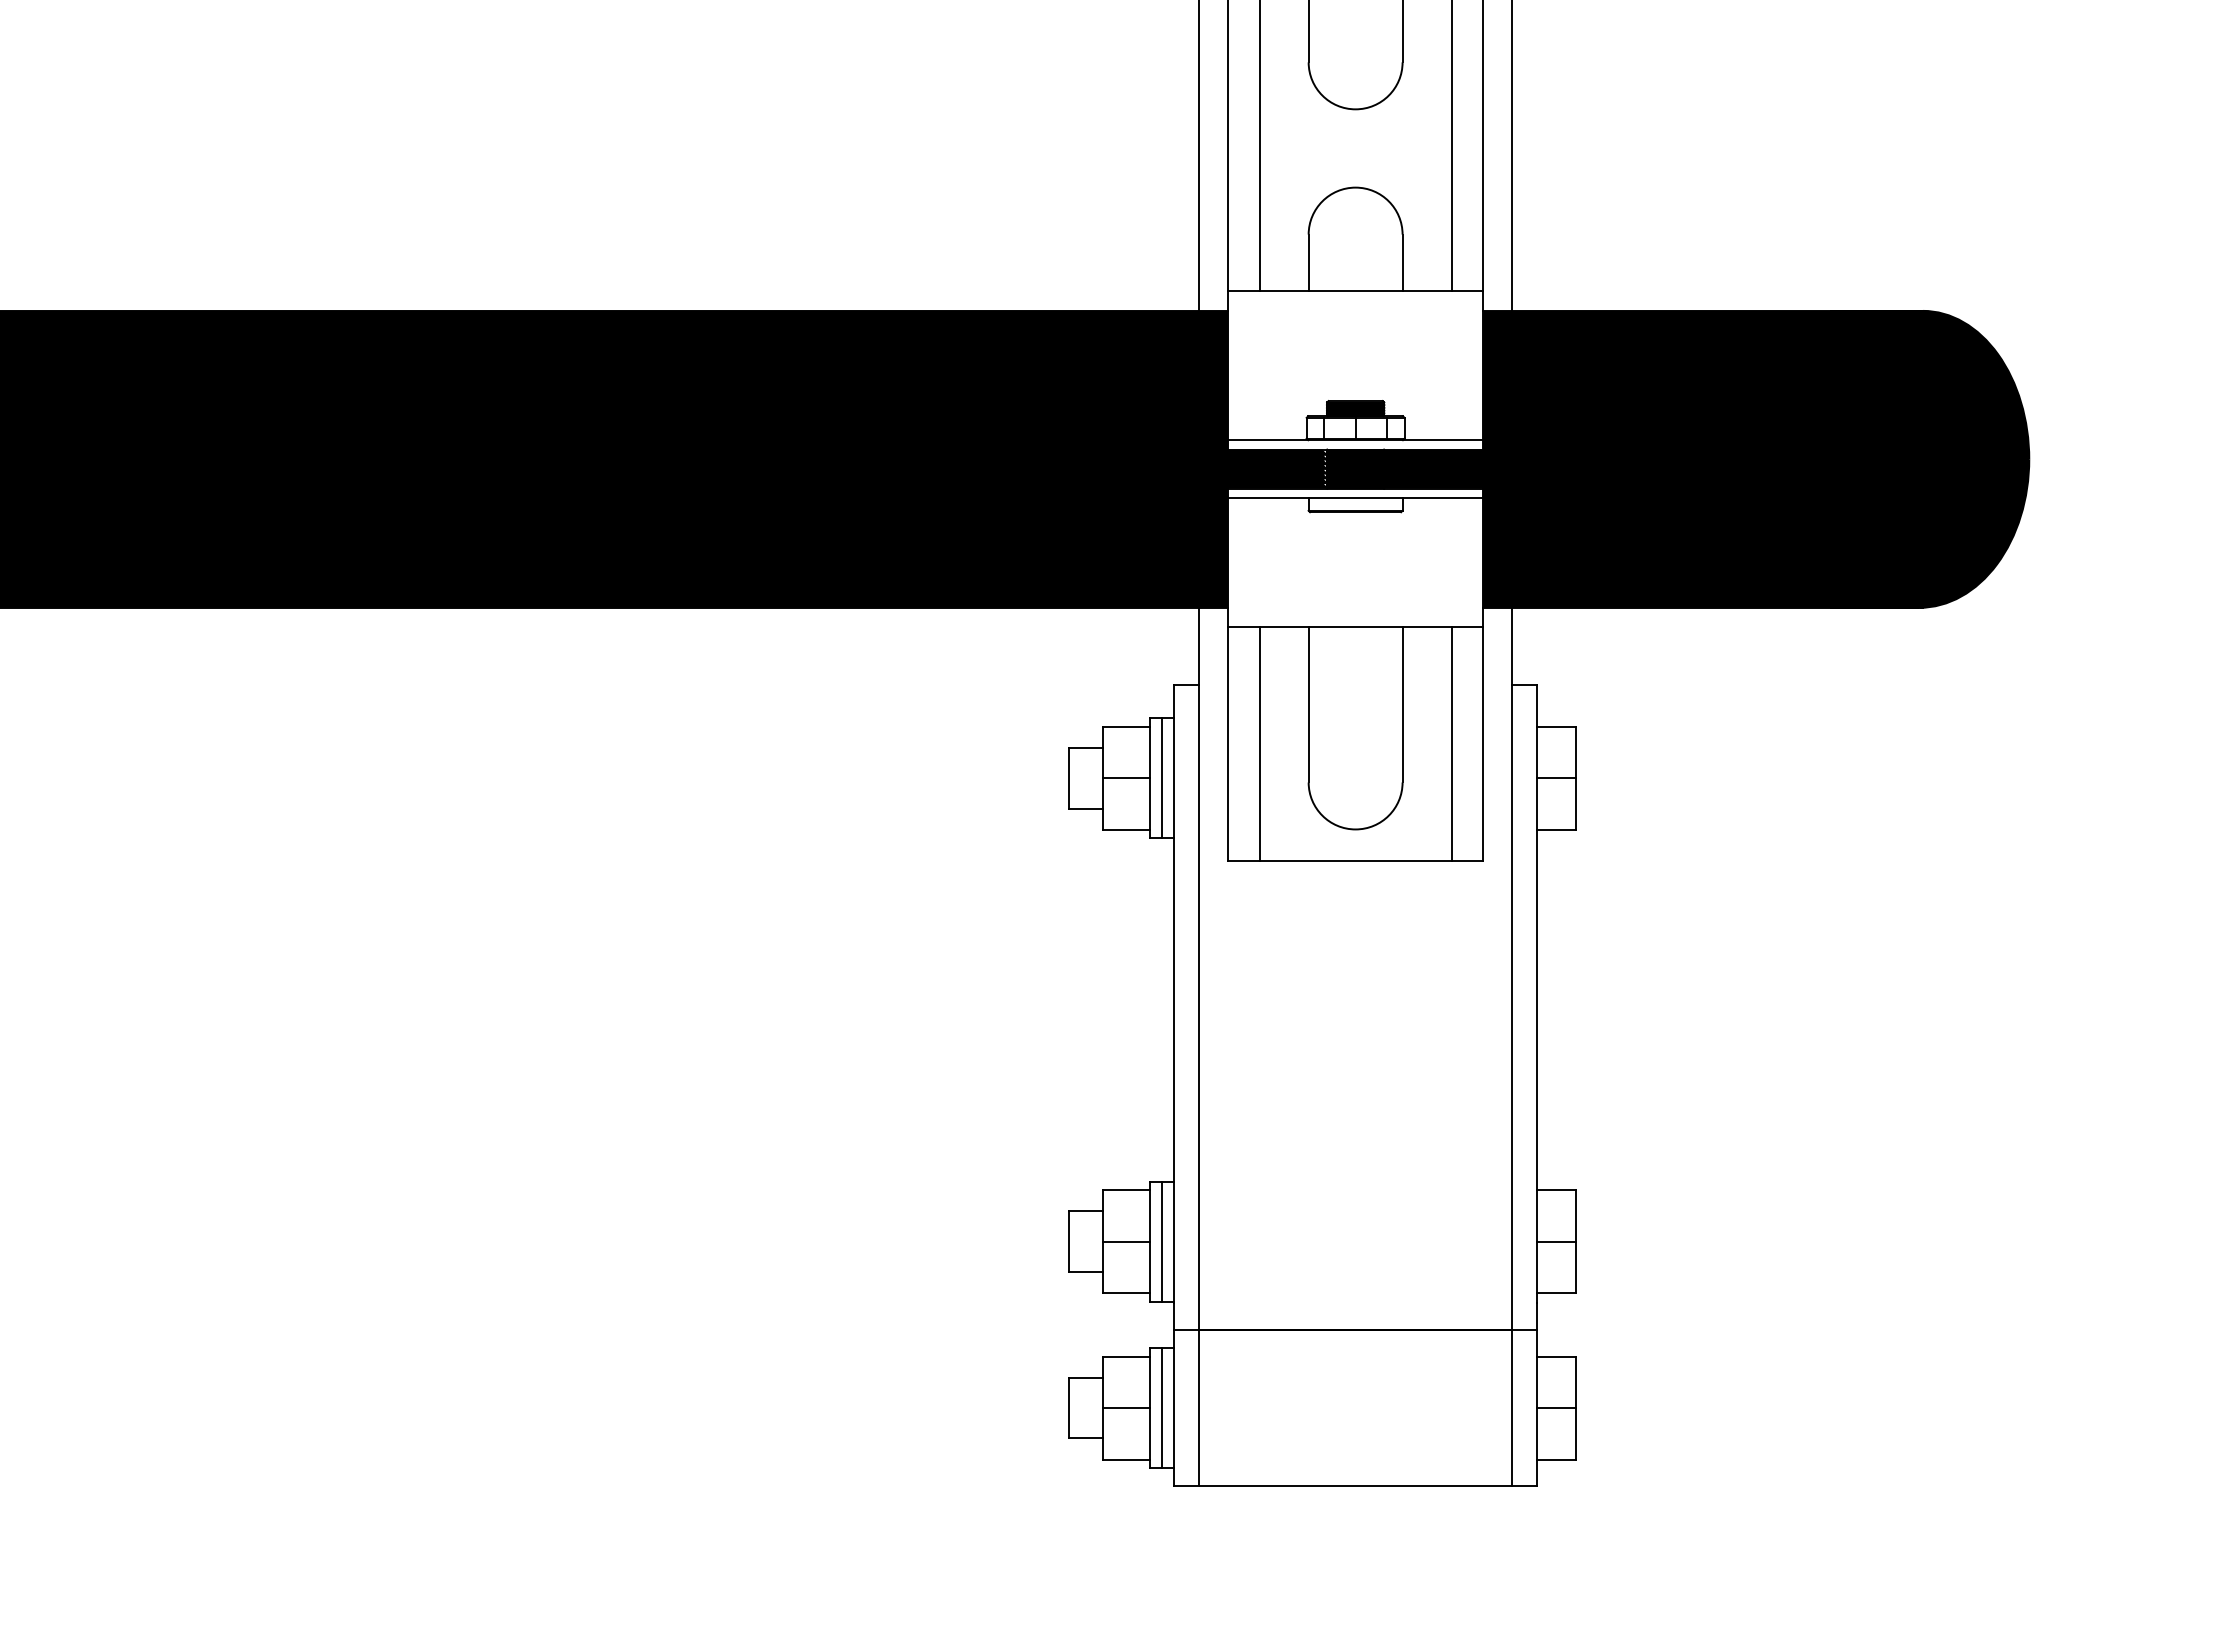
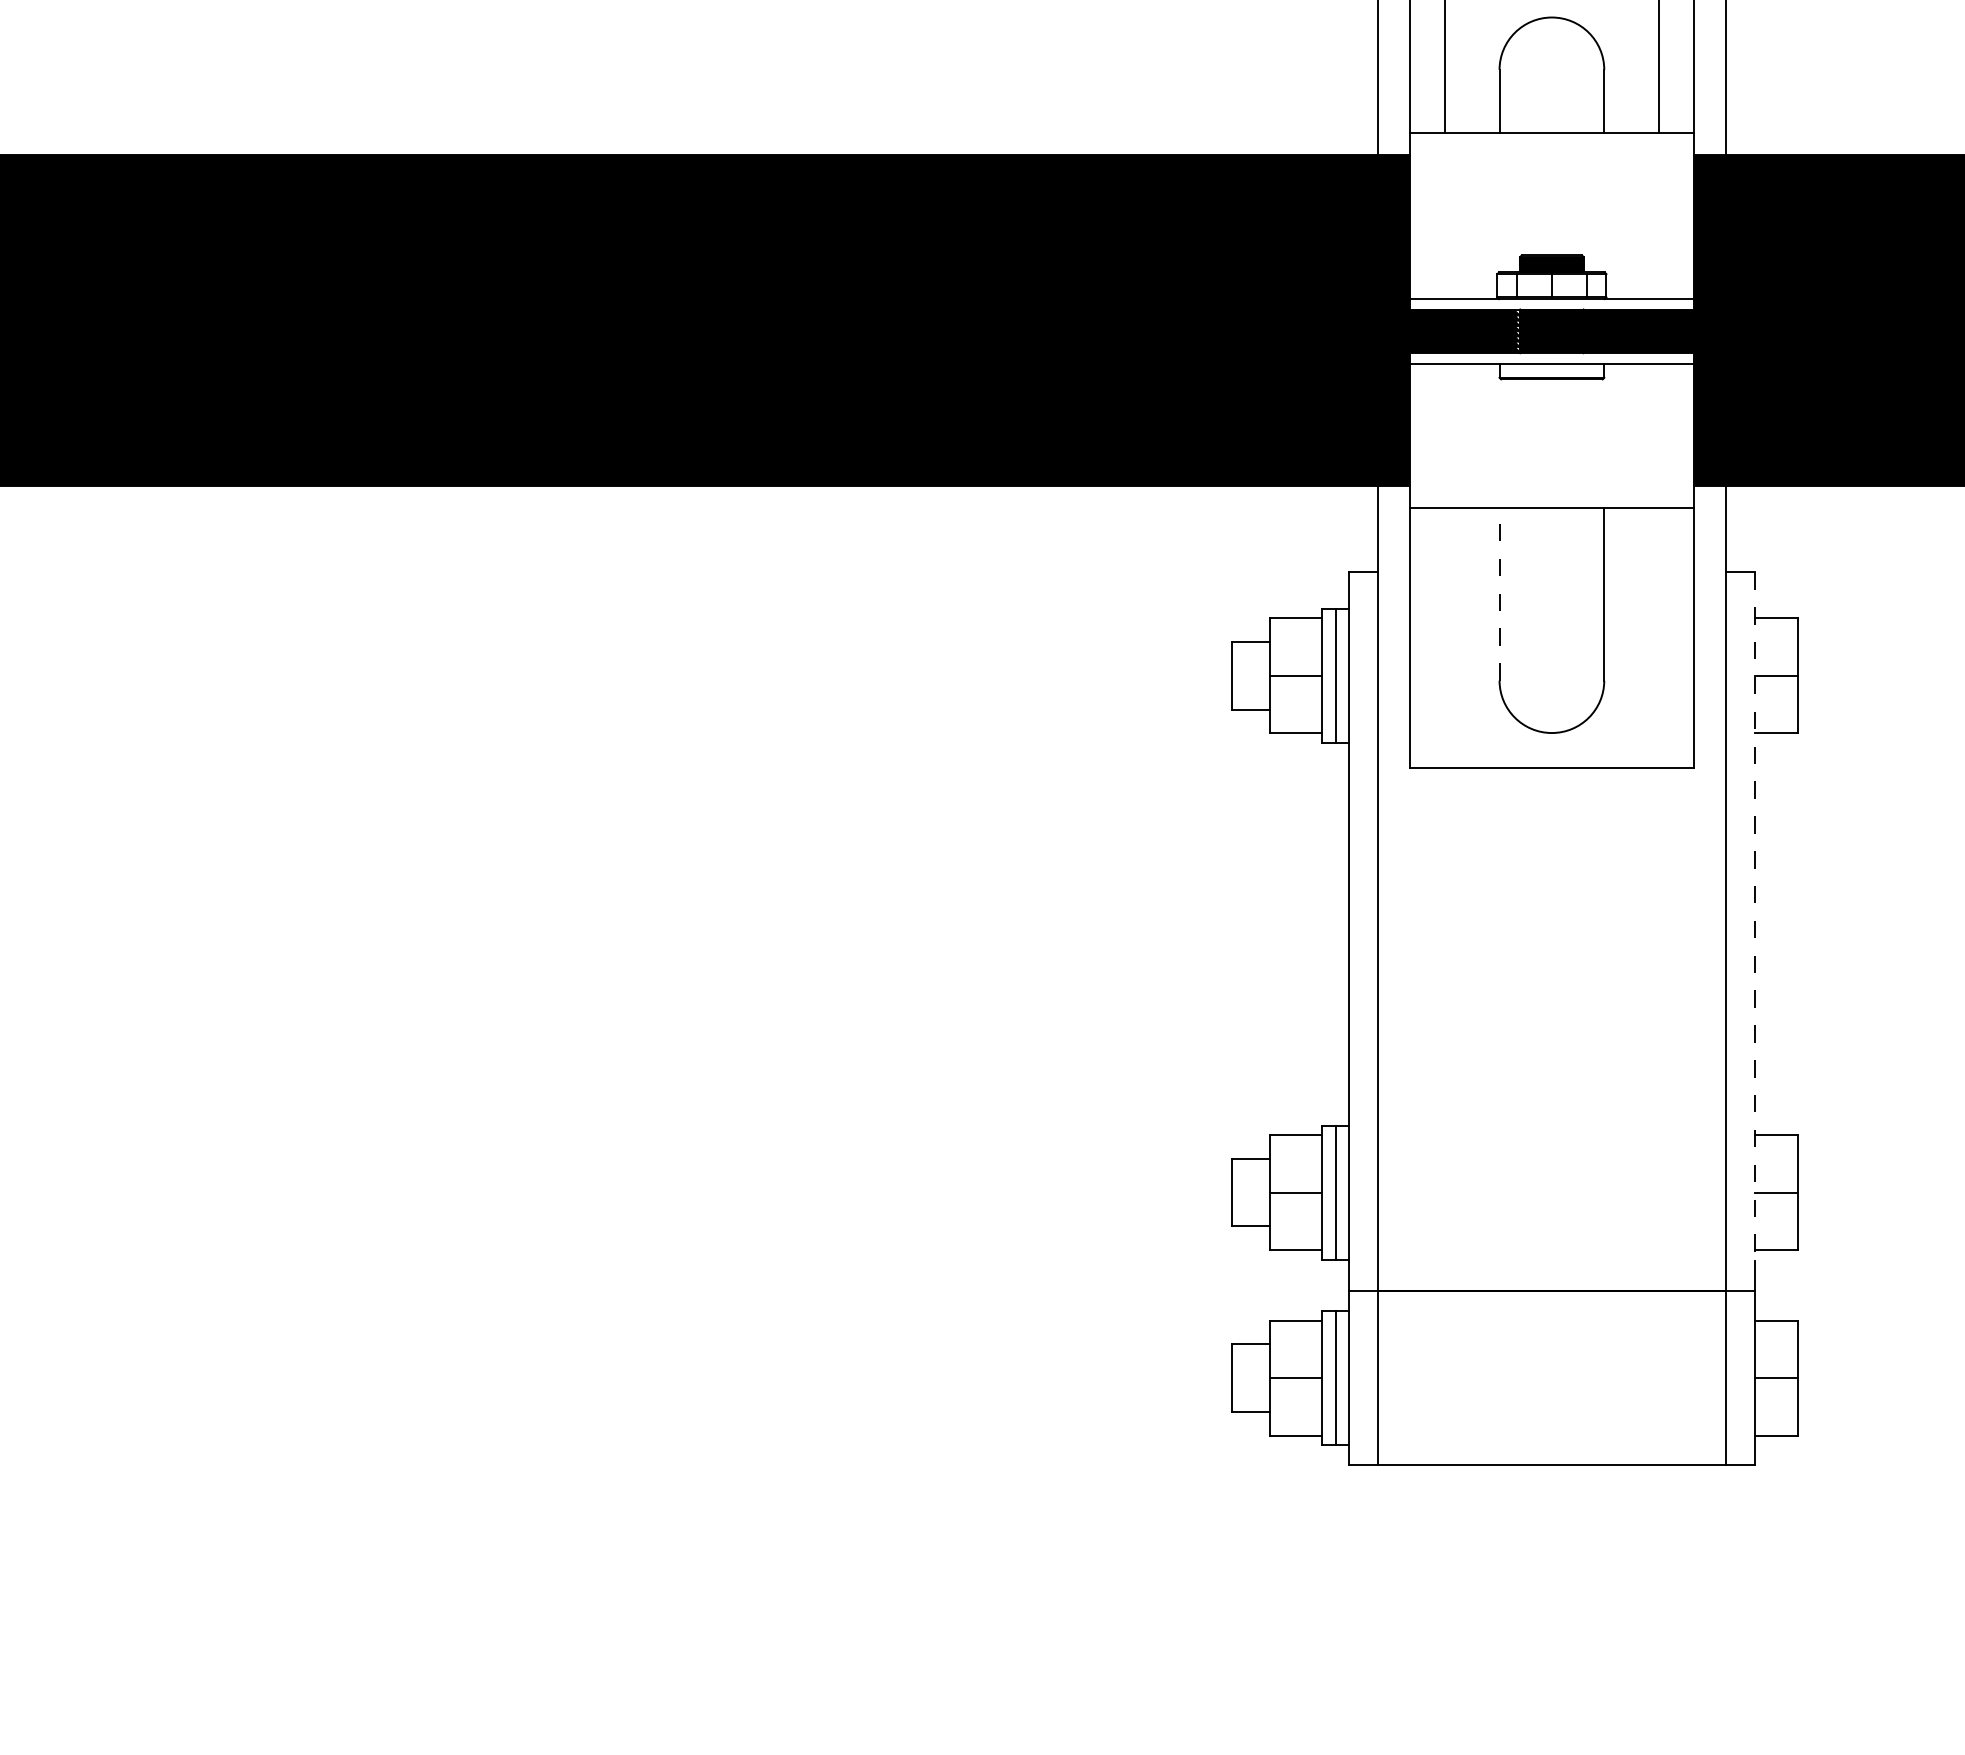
line: (1308, 704) -> (1499, 593), solid -> dashed
line: (1259, 743) -> (1444, 637), removed
line: (1451, 743) -> (1658, 637), removed
line: (1537, 993) -> (1754, 915), solid -> dashed

